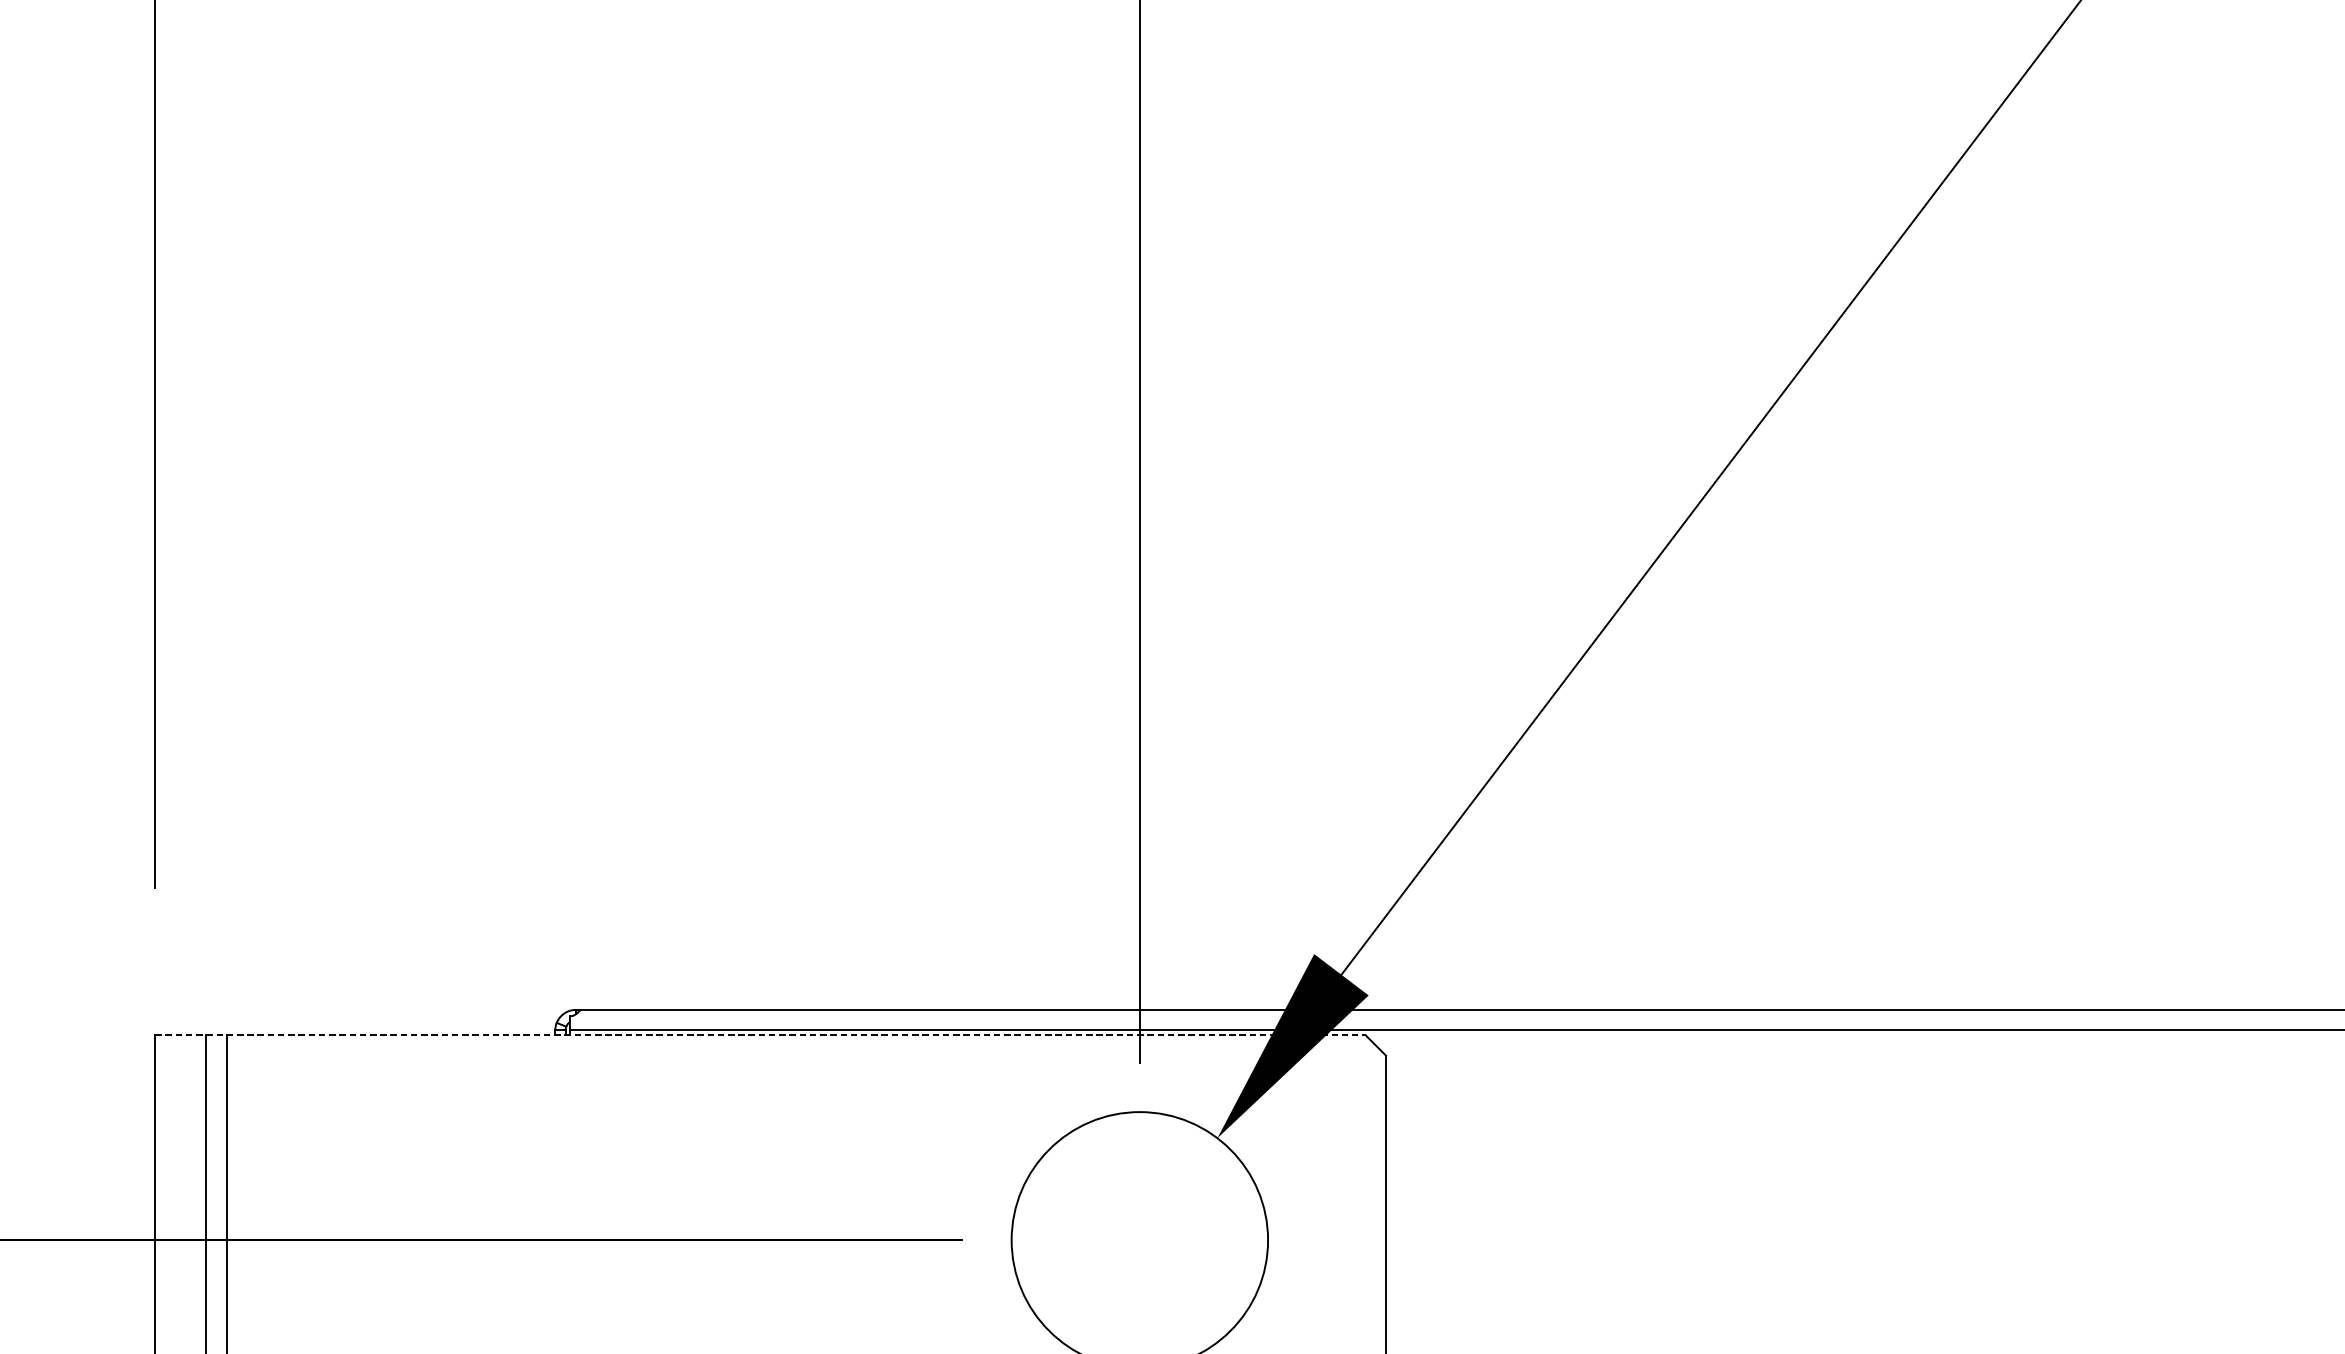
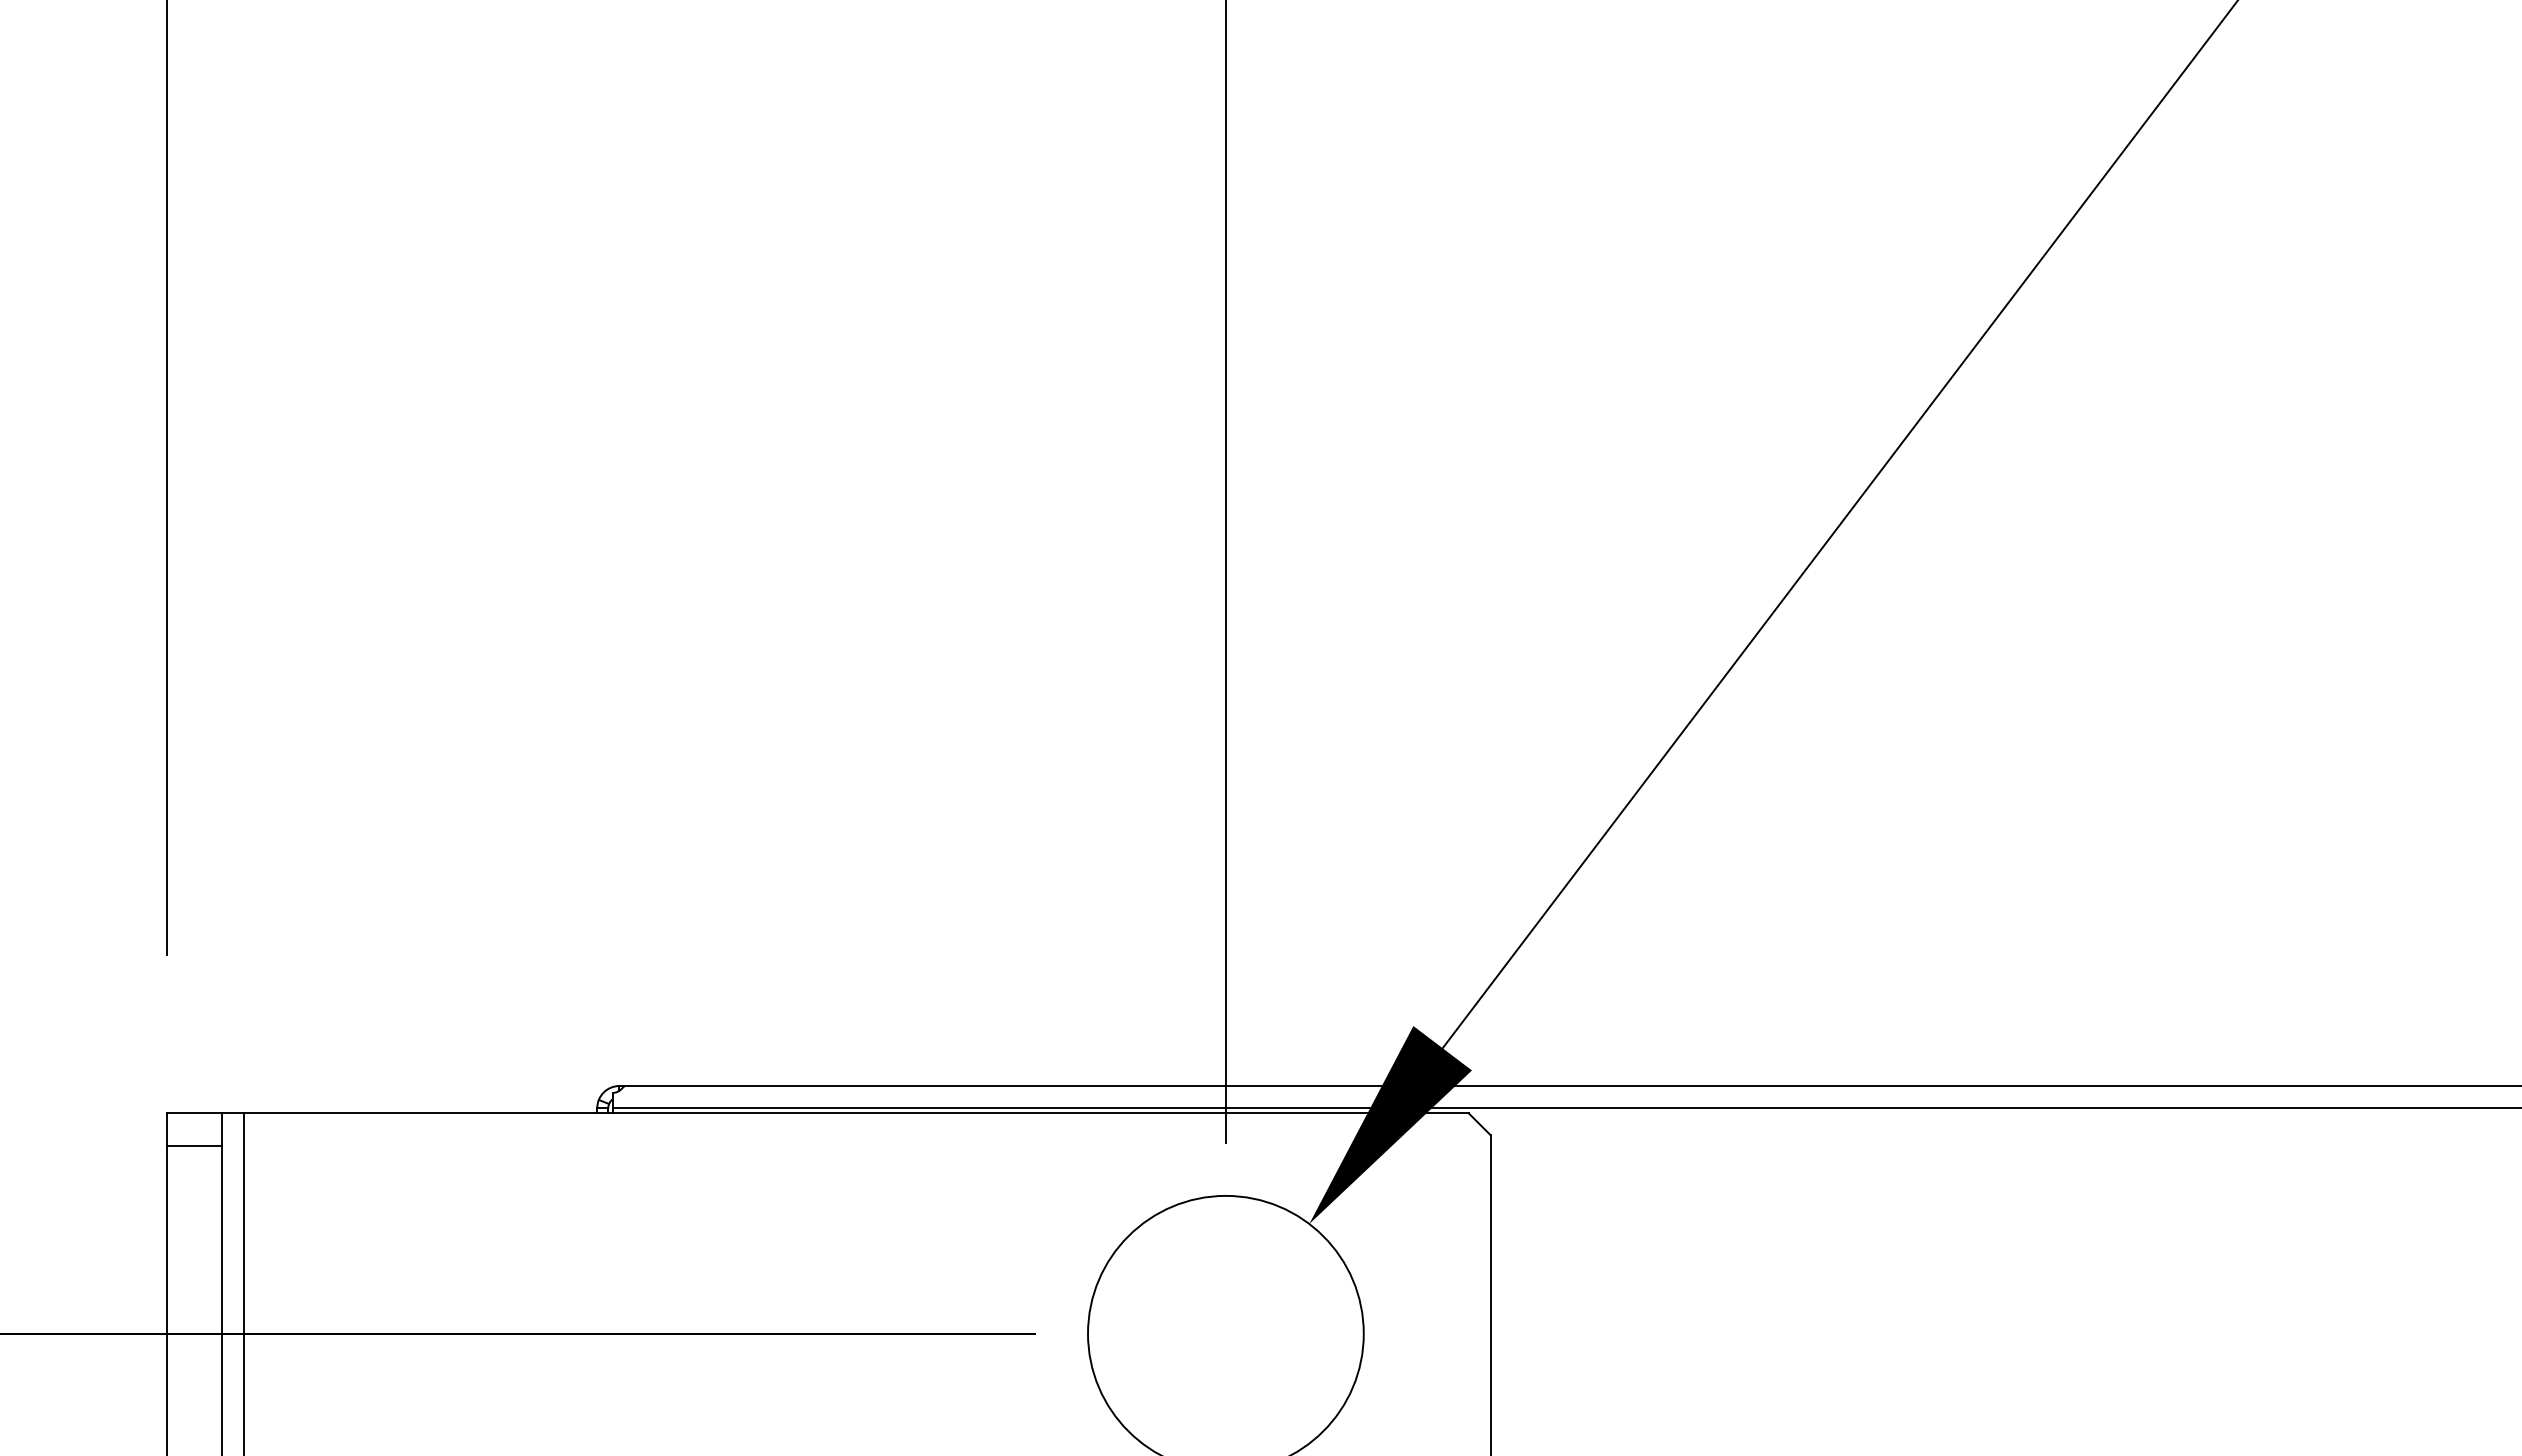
line: (760, 1035) -> (817, 1113), dashed -> solid
line: (180, 1066) -> (194, 1146), added

